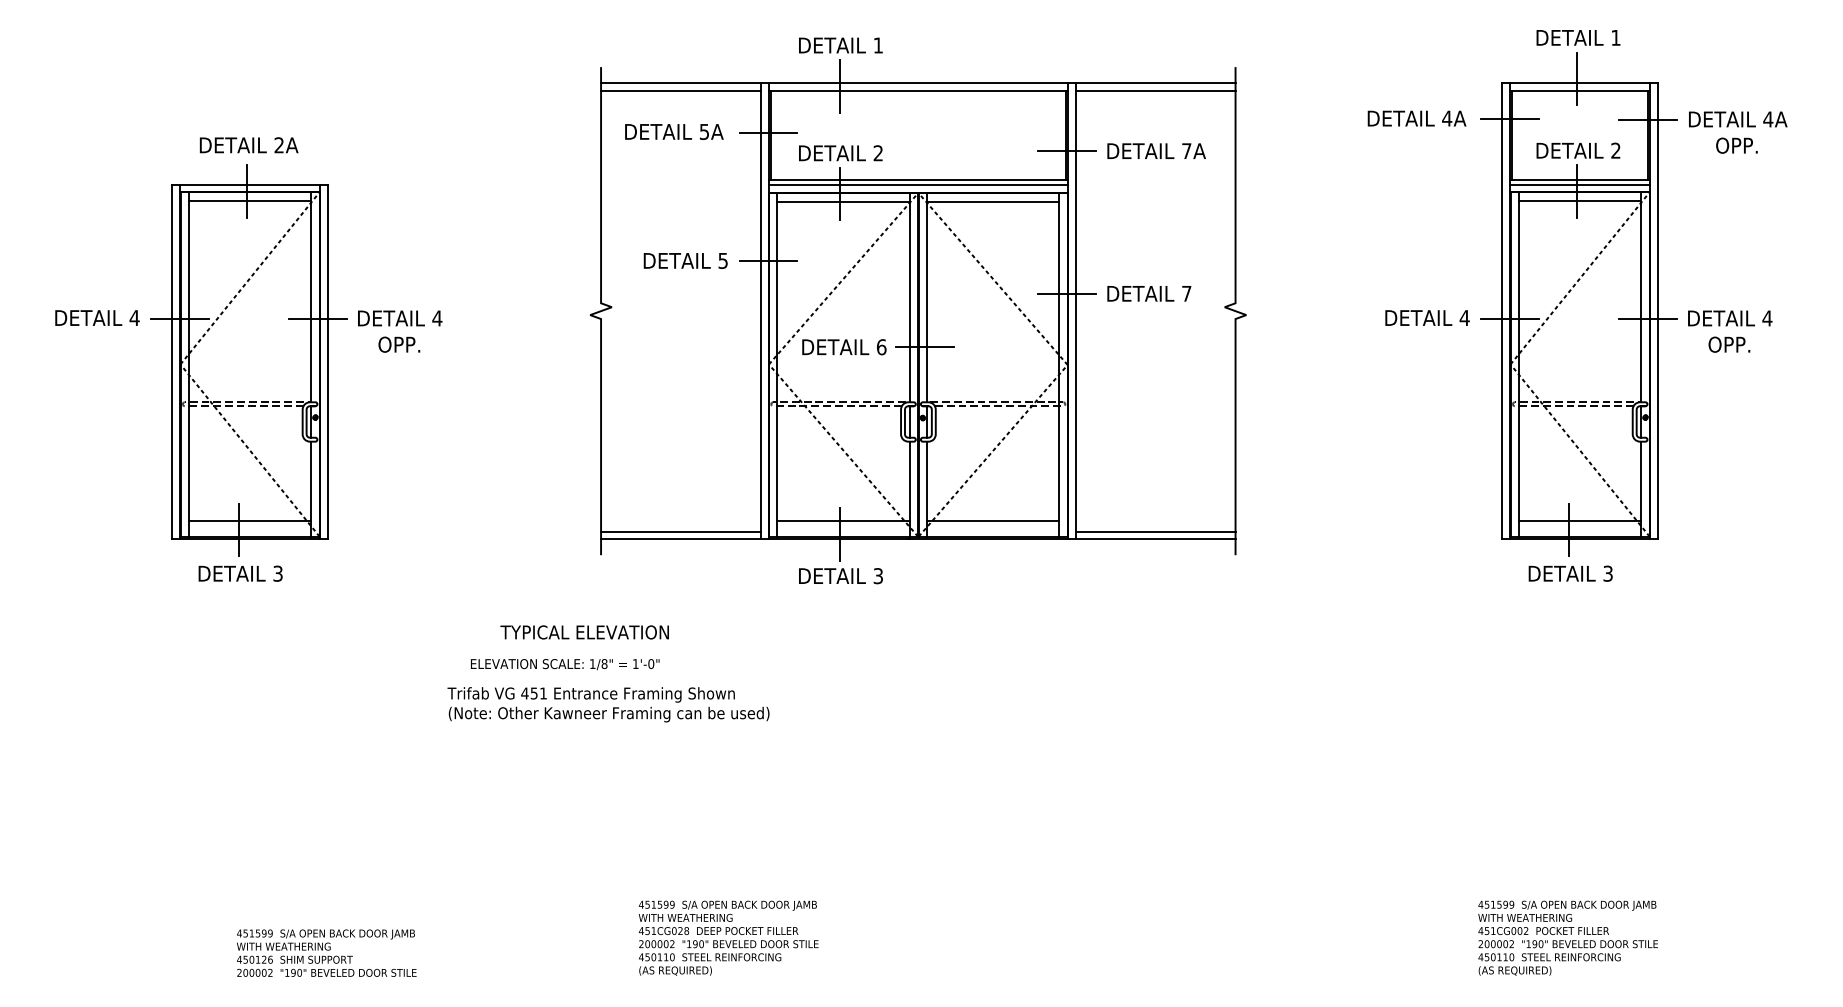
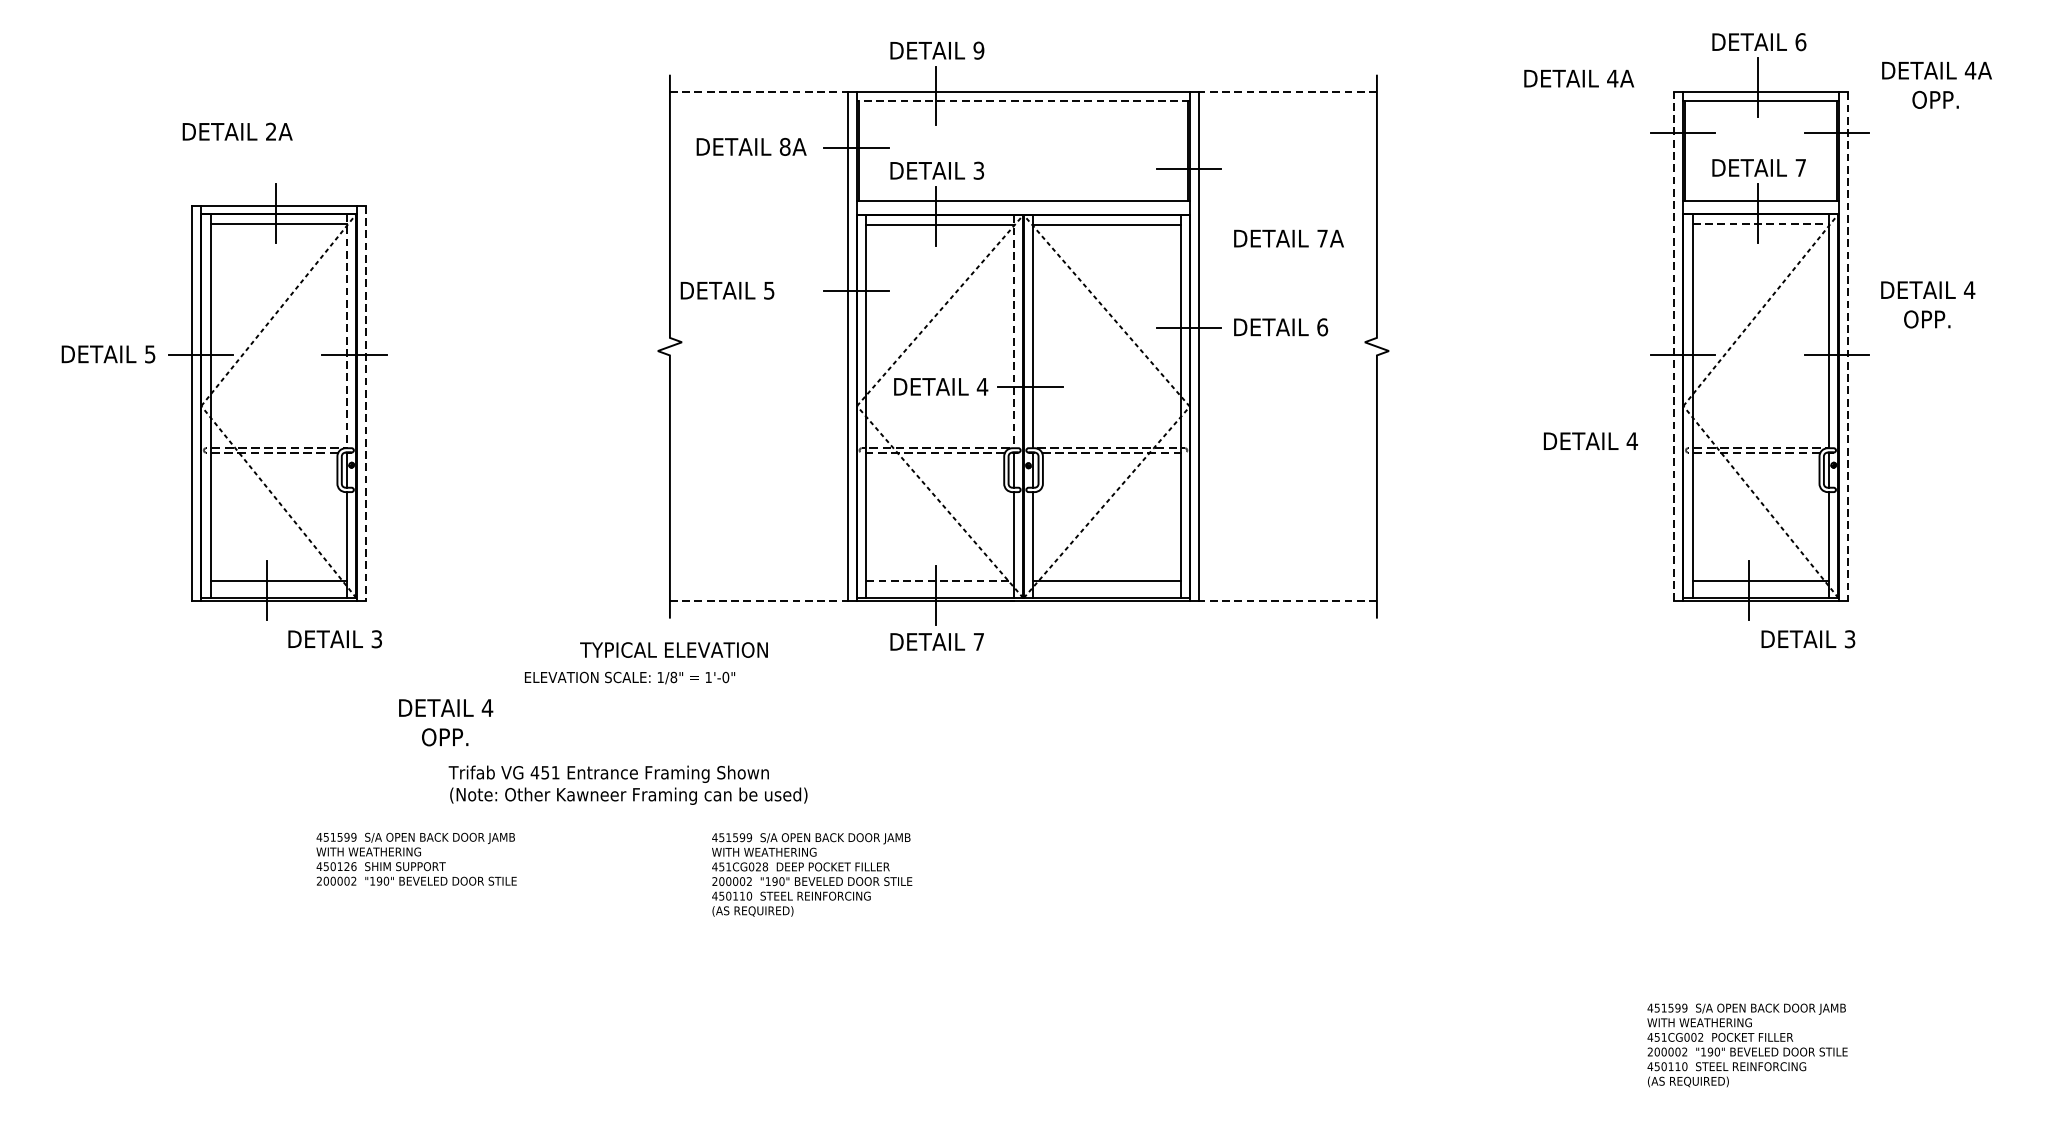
text: (1615, 37) -> (1800, 41), 1 -> 6
text: (878, 45) -> (979, 50), 1 -> 9
line: (680, 82) -> (758, 91), solid -> dashed
line: (1155, 82) -> (1287, 91), solid -> dashed
line: (680, 90) -> (758, 100), removed
line: (918, 90) -> (1023, 100), solid -> dashed
line: (1155, 90) -> (1287, 100), removed
text: (1416, 118) -> (1578, 78), moved
text: (704, 131) -> (785, 146), 5A -> 8A
text: (1738, 132) -> (1937, 85), moved
text: (248, 145) -> (236, 131), moved
text: (1156, 150) -> (1288, 237), moved
text: (1615, 150) -> (1800, 167), 2 -> 7
text: (877, 153) -> (977, 170), 2 -> 3
line: (918, 184) -> (1023, 205), removed
line: (1580, 184) -> (1761, 205), removed
line: (1580, 201) -> (1761, 224), solid -> dashed
text: (685, 260) -> (727, 290), moved
text: (1186, 293) -> (1322, 326), 7 -> 6
line: (311, 297) -> (347, 331), solid -> dashed
line: (909, 297) -> (1013, 331), solid -> dashed
line: (1502, 310) -> (1674, 345), solid -> dashed
line: (1657, 311) -> (1847, 347), solid -> dashed
text: (1427, 317) -> (1590, 440), moved
text: (134, 318) -> (150, 354), 4 -> 5
text: (400, 331) -> (446, 722), moved
text: (1730, 331) -> (1928, 304), moved
text: (881, 347) -> (982, 387), 6 -> 4
line: (327, 362) -> (365, 403), solid -> dashed
line: (843, 521) -> (940, 581), solid -> dashed
line: (680, 531) -> (758, 592), removed
line: (1155, 531) -> (1287, 592), removed
line: (680, 539) -> (758, 601), solid -> dashed
line: (1155, 539) -> (1287, 601), solid -> dashed
text: (240, 573) -> (335, 639), moved
text: (1570, 573) -> (1808, 639), moved
text: (877, 576) -> (977, 642), 3 -> 7
text: (584, 632) -> (673, 650), moved
text: (565, 664) -> (630, 678), moved
text: (608, 704) -> (628, 784), moved
text: (728, 937) -> (811, 874), moved
text: (326, 952) -> (416, 858), moved

